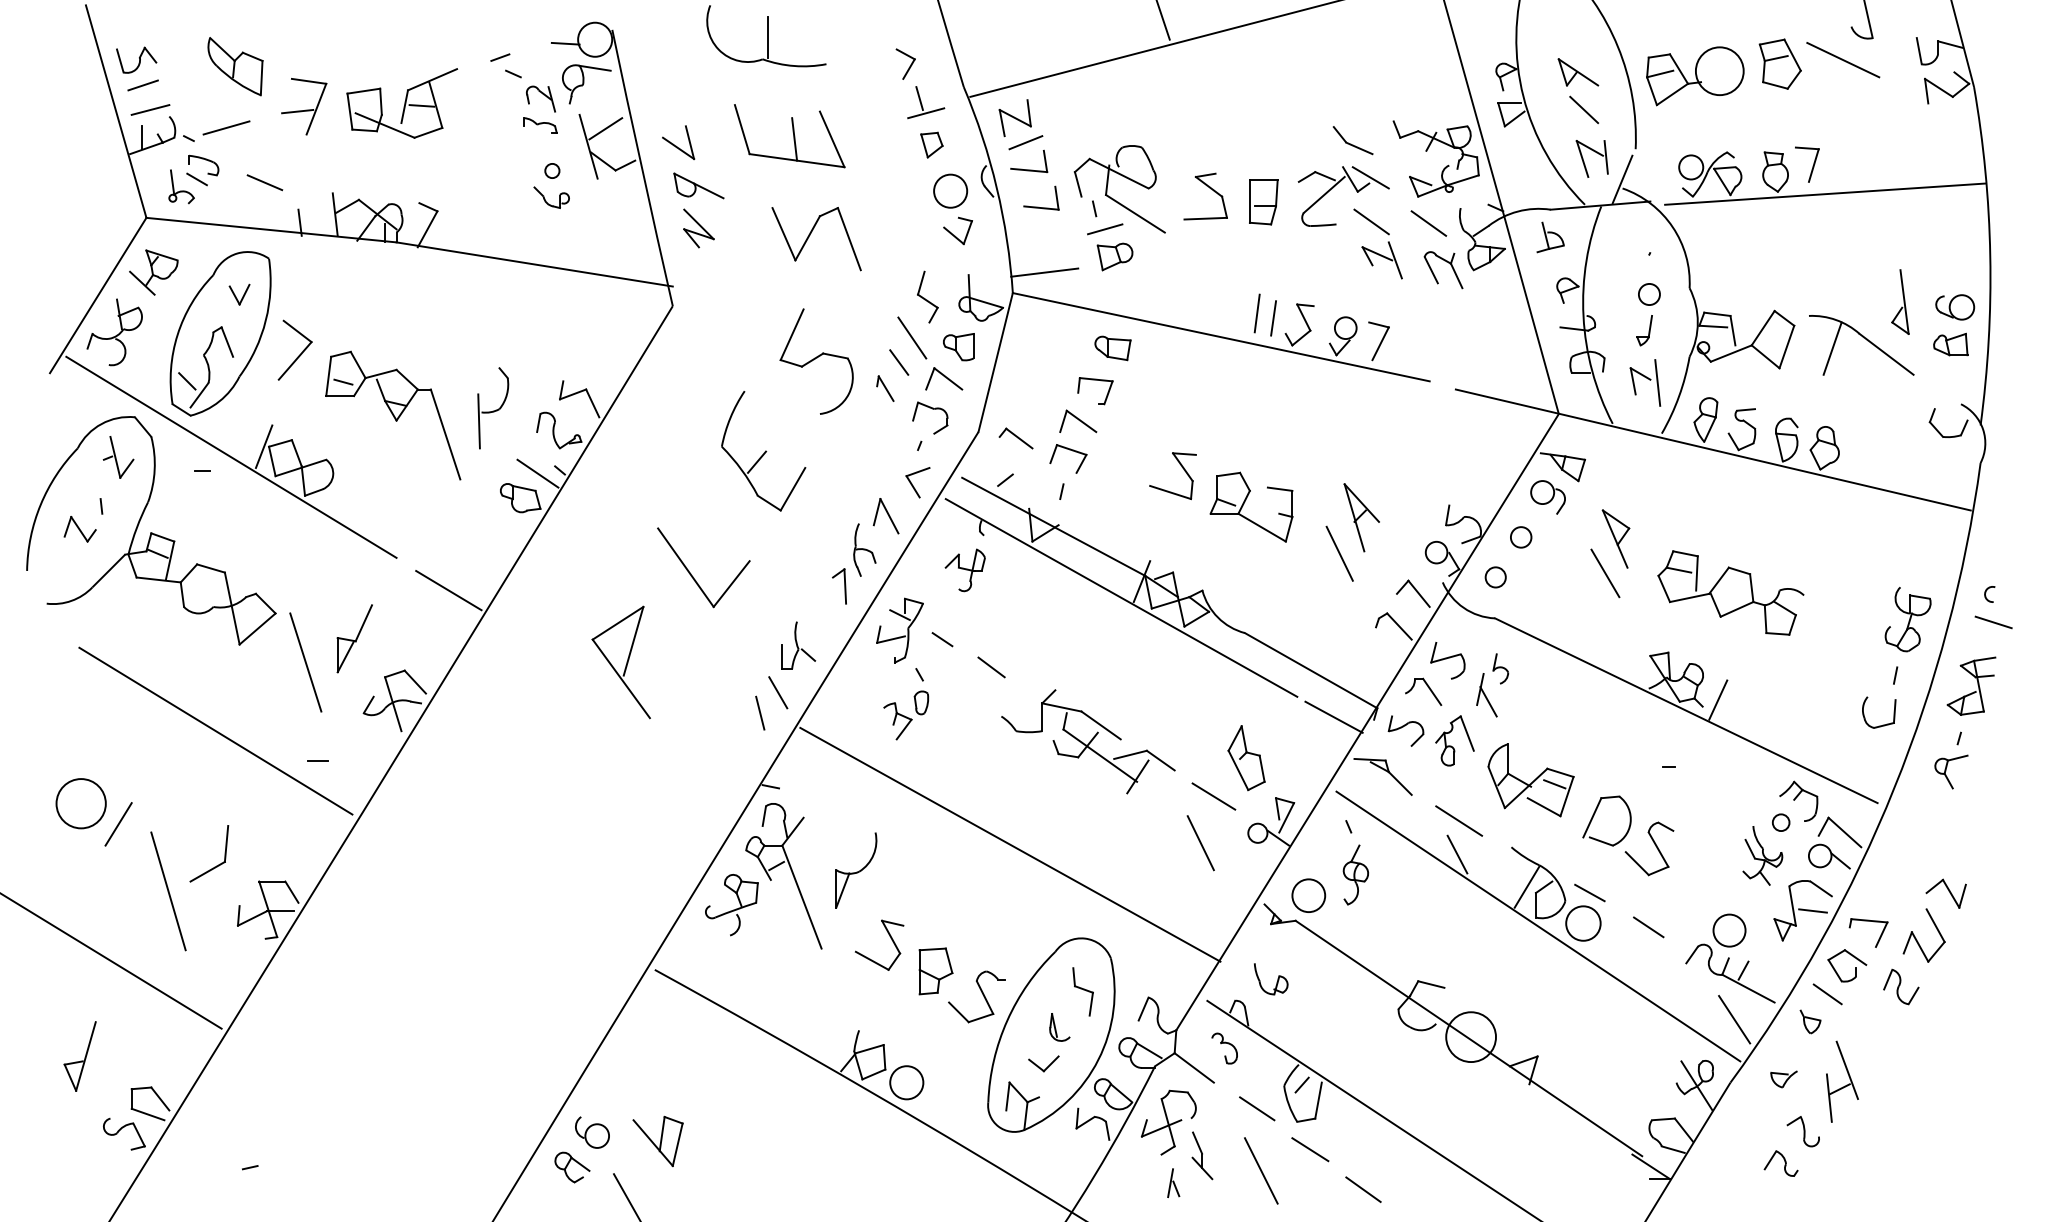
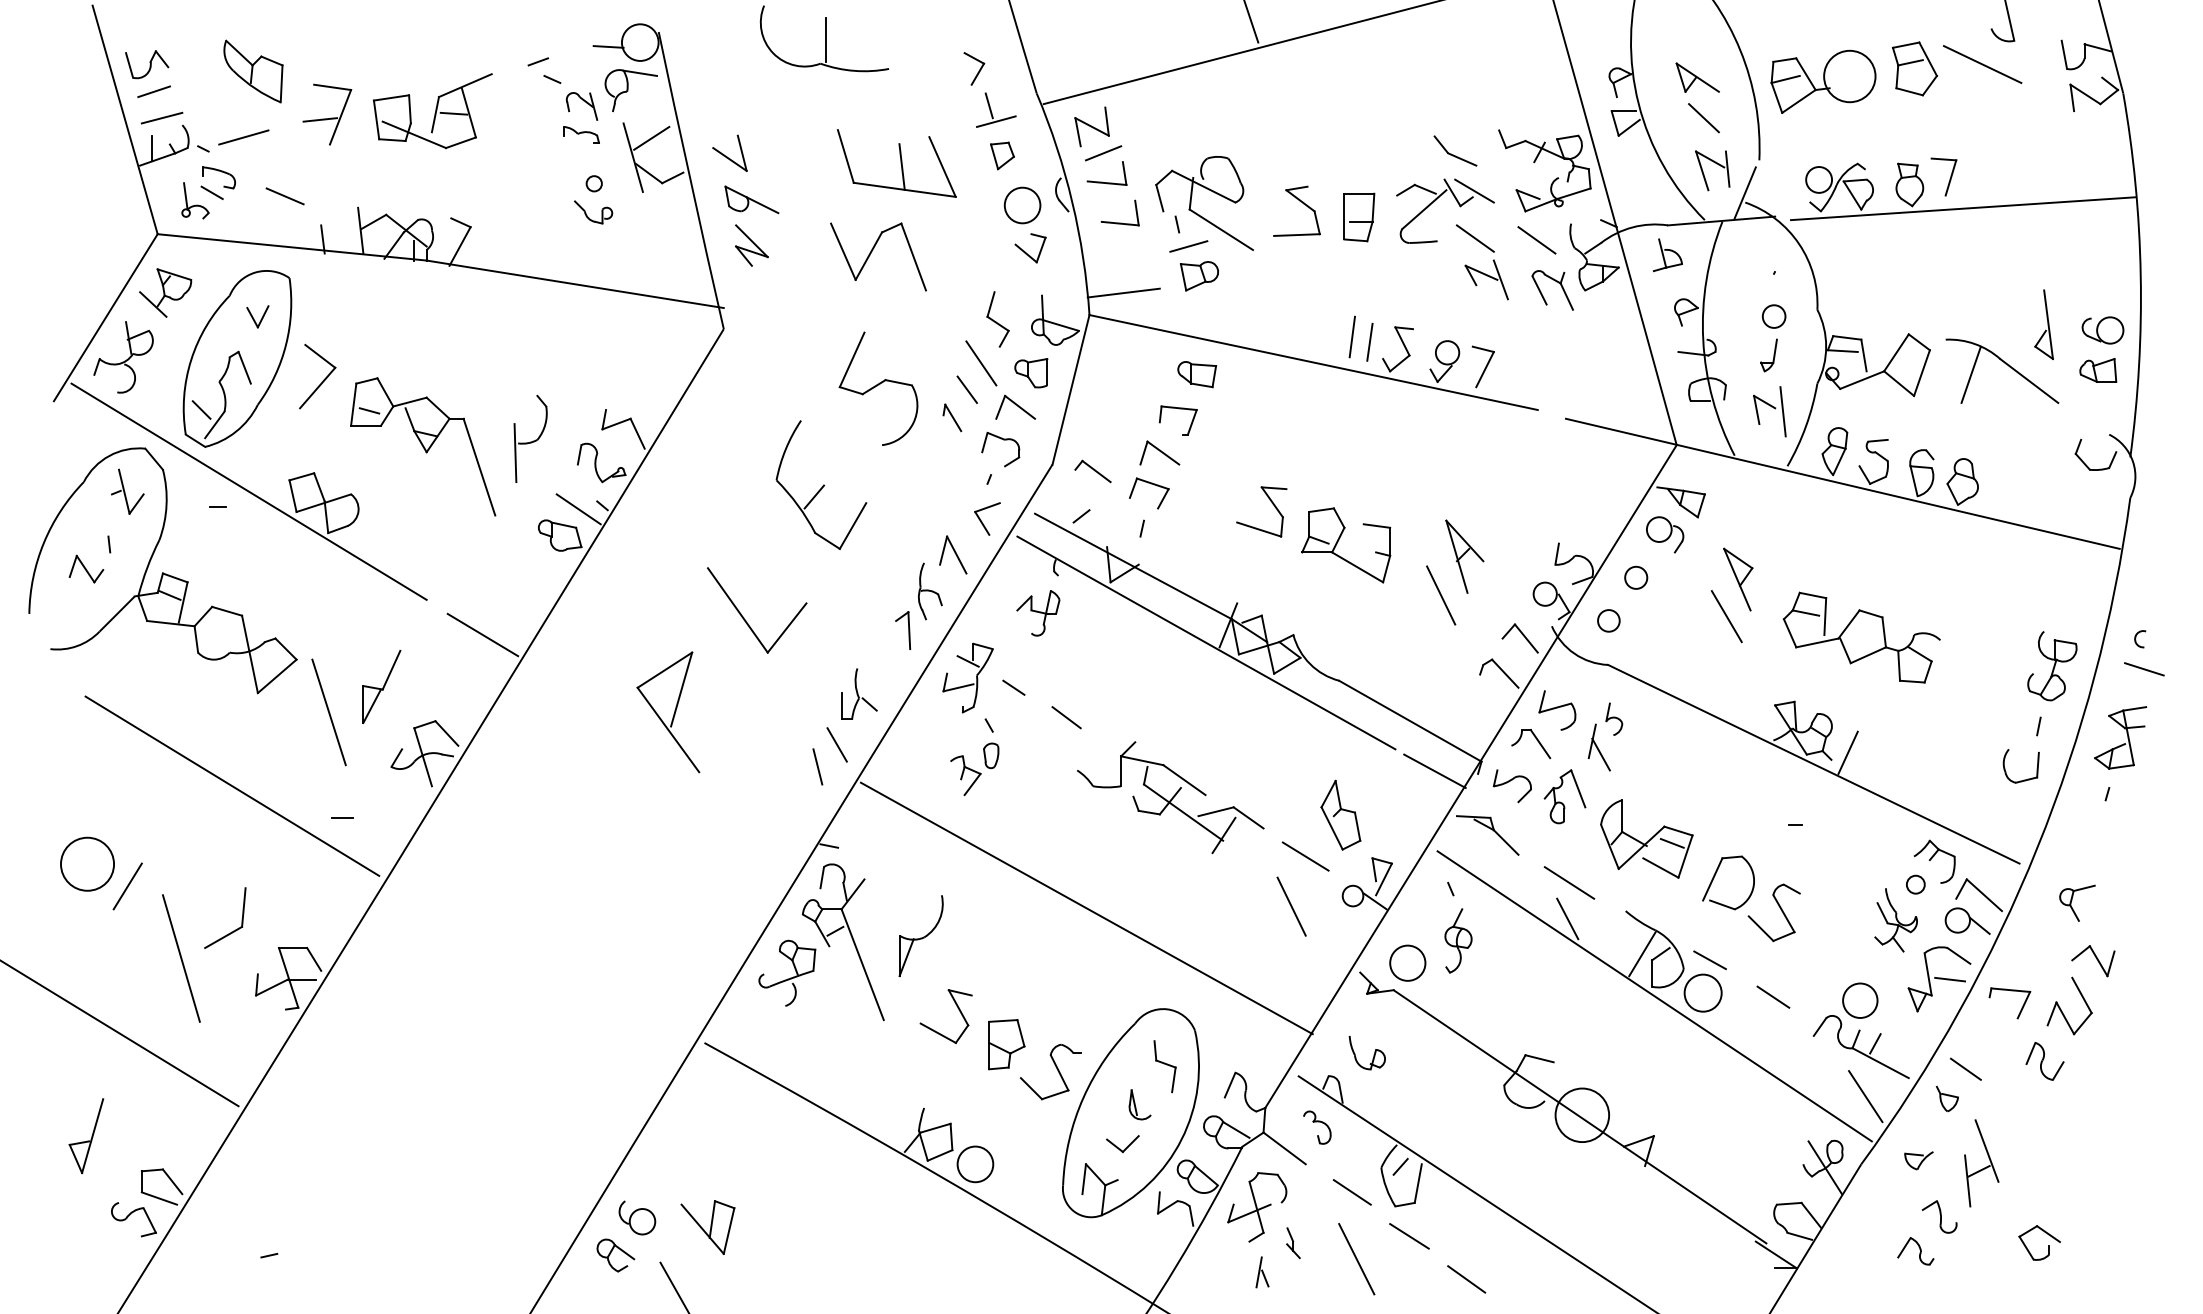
part: (789, 136) -> (896, 163), moved
line: (263, 446) -> (283, 480), removed
part: (1951, 771) -> (2077, 902), moved
part: (1855, 967) -> (2048, 1244), moved
part: (1202, 1155) -> (1293, 1242), size x0.6

